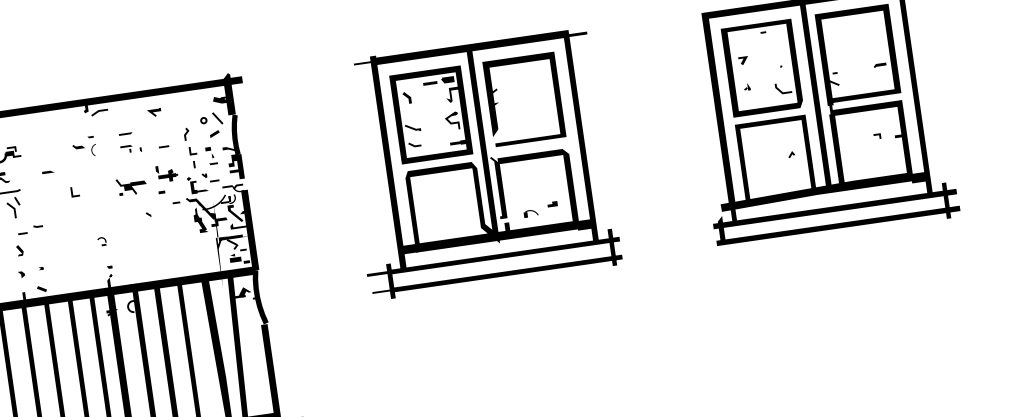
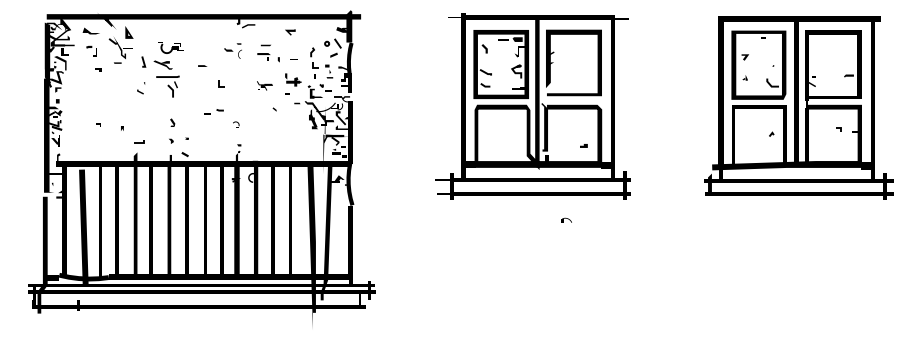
part: (131, 149) -> (268, 57), size x1.4
part: (131, 185) -> (264, 85), size x0.7
part: (530, 212) -> (566, 219), moved
part: (29, 229) -> (213, 111), moved

